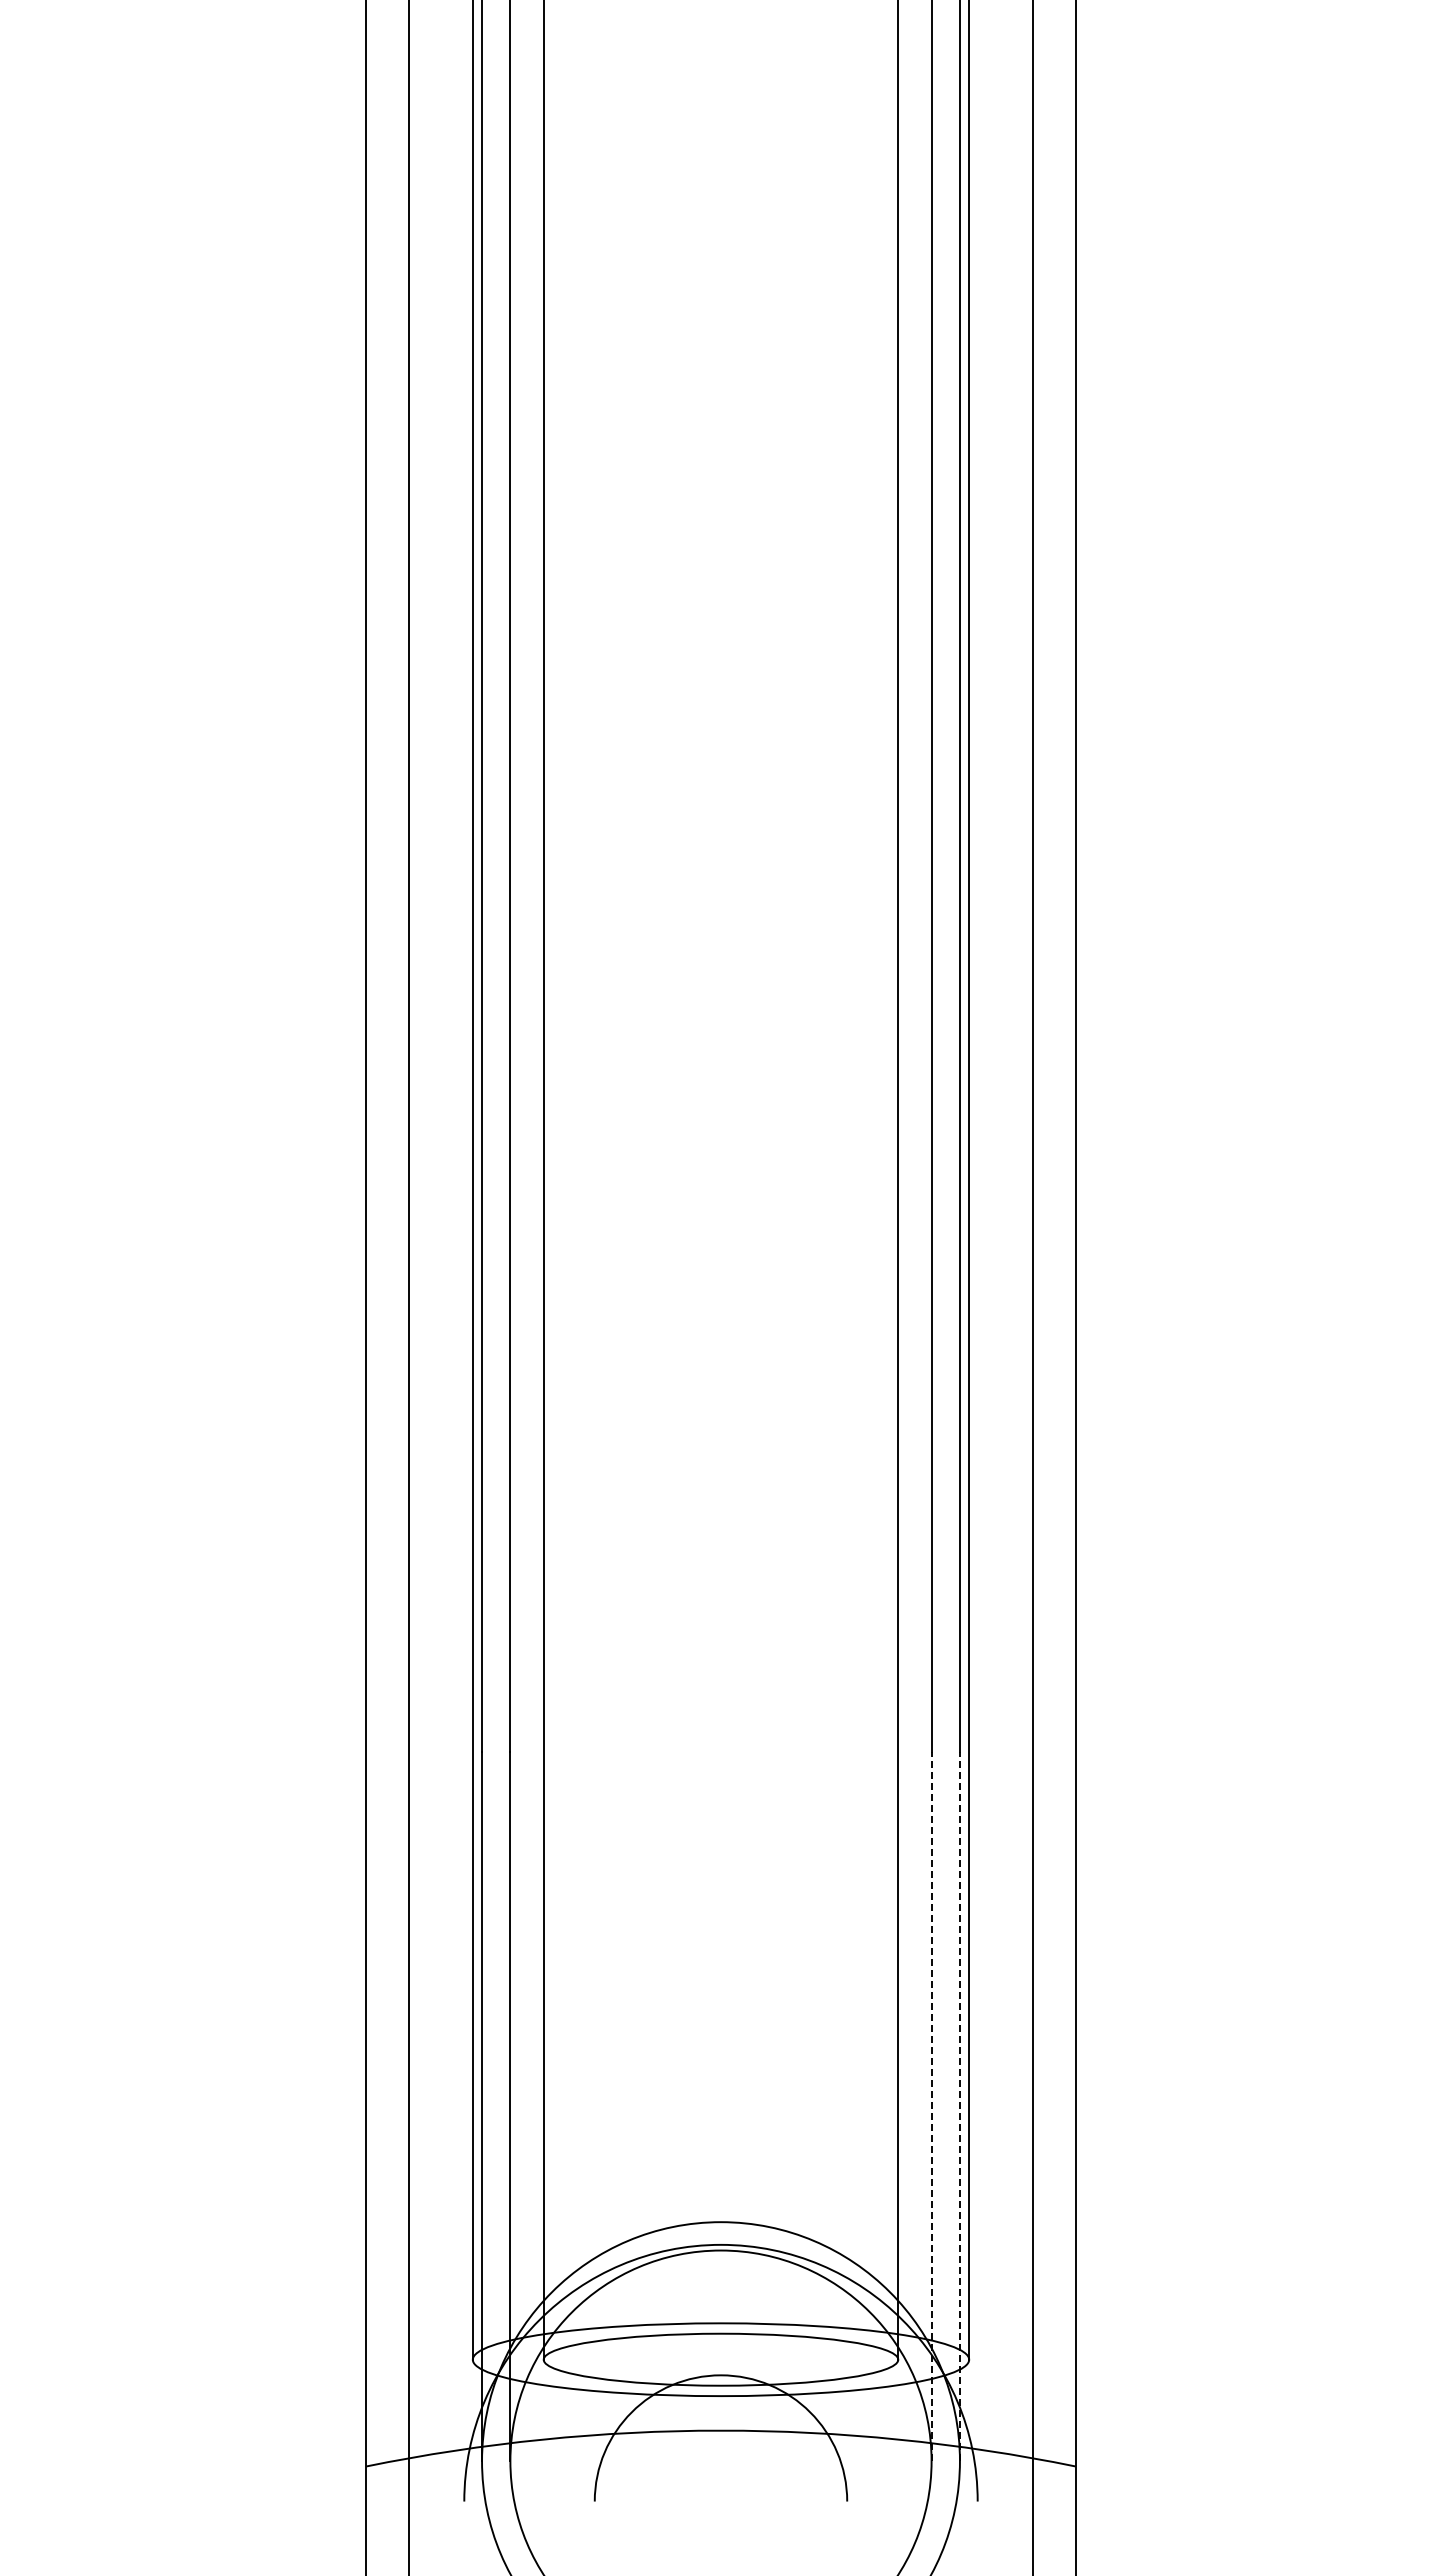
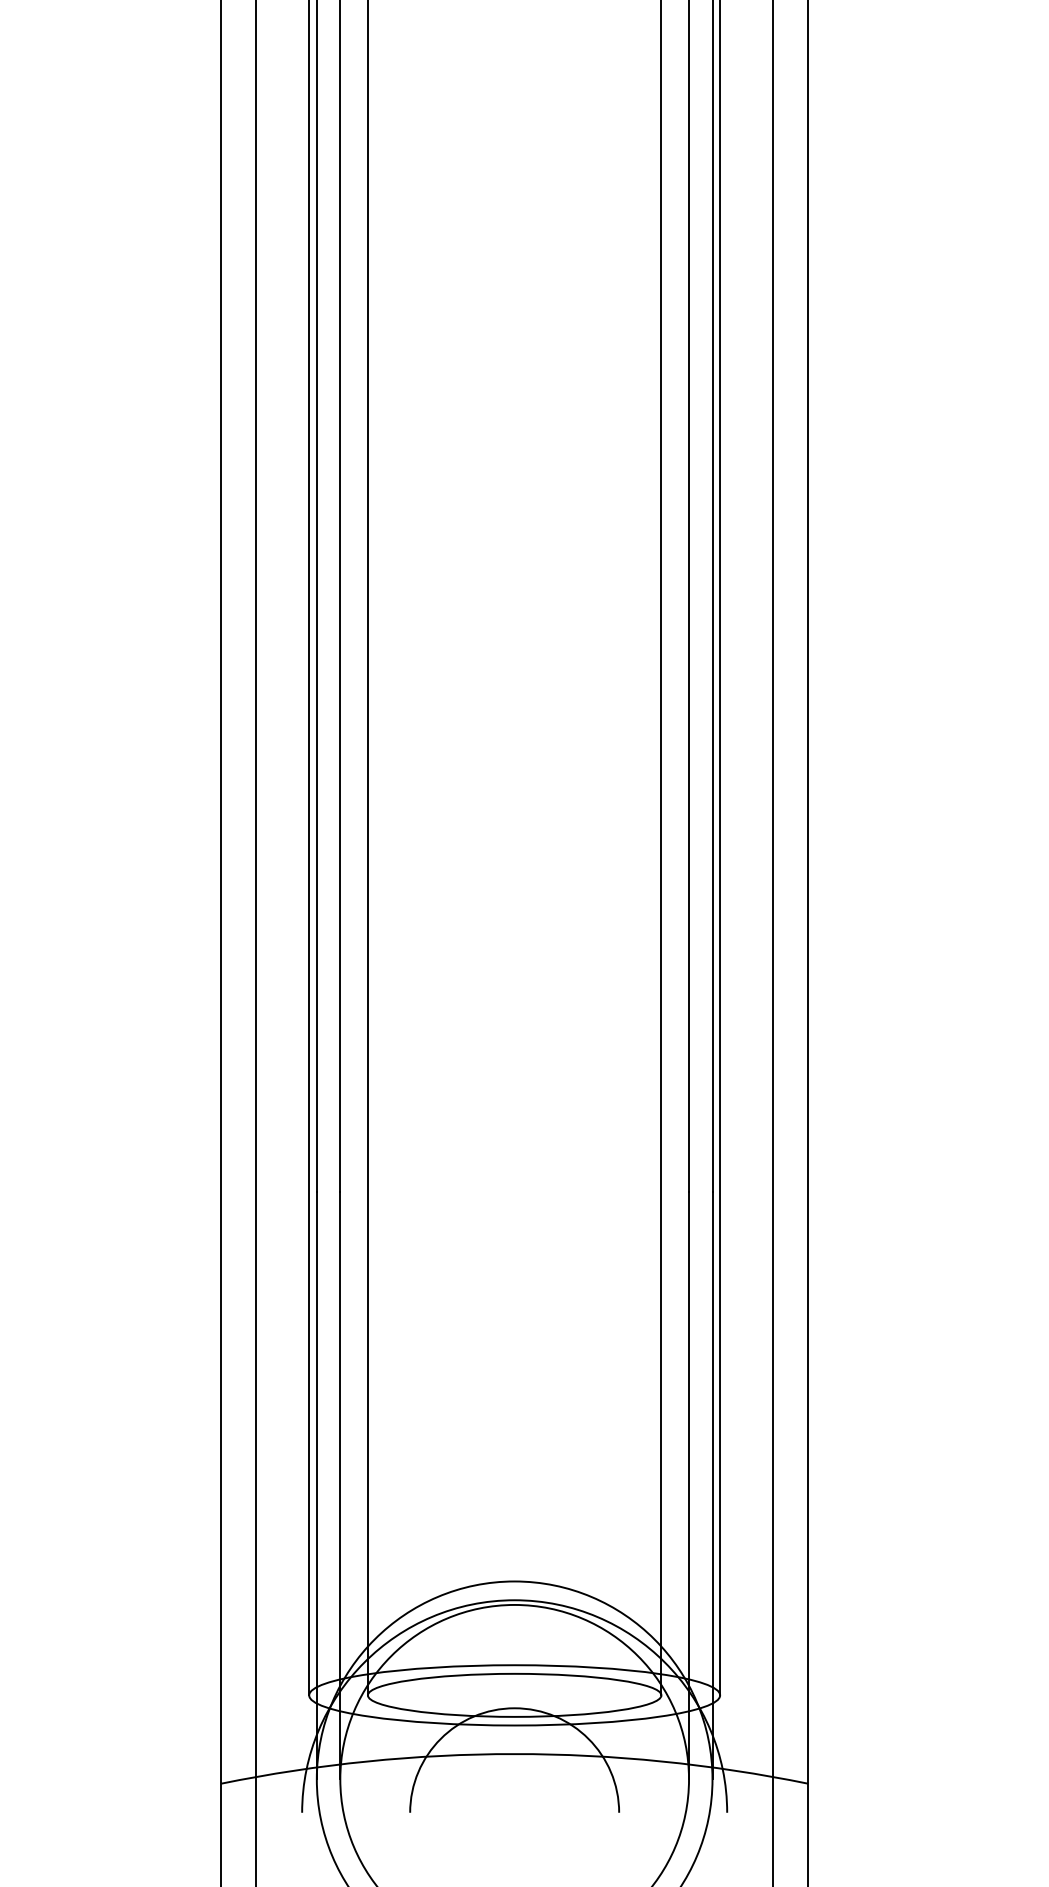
line: (931, 2106) -> (688, 1485), dashed -> solid
line: (959, 2106) -> (712, 1485), dashed -> solid

